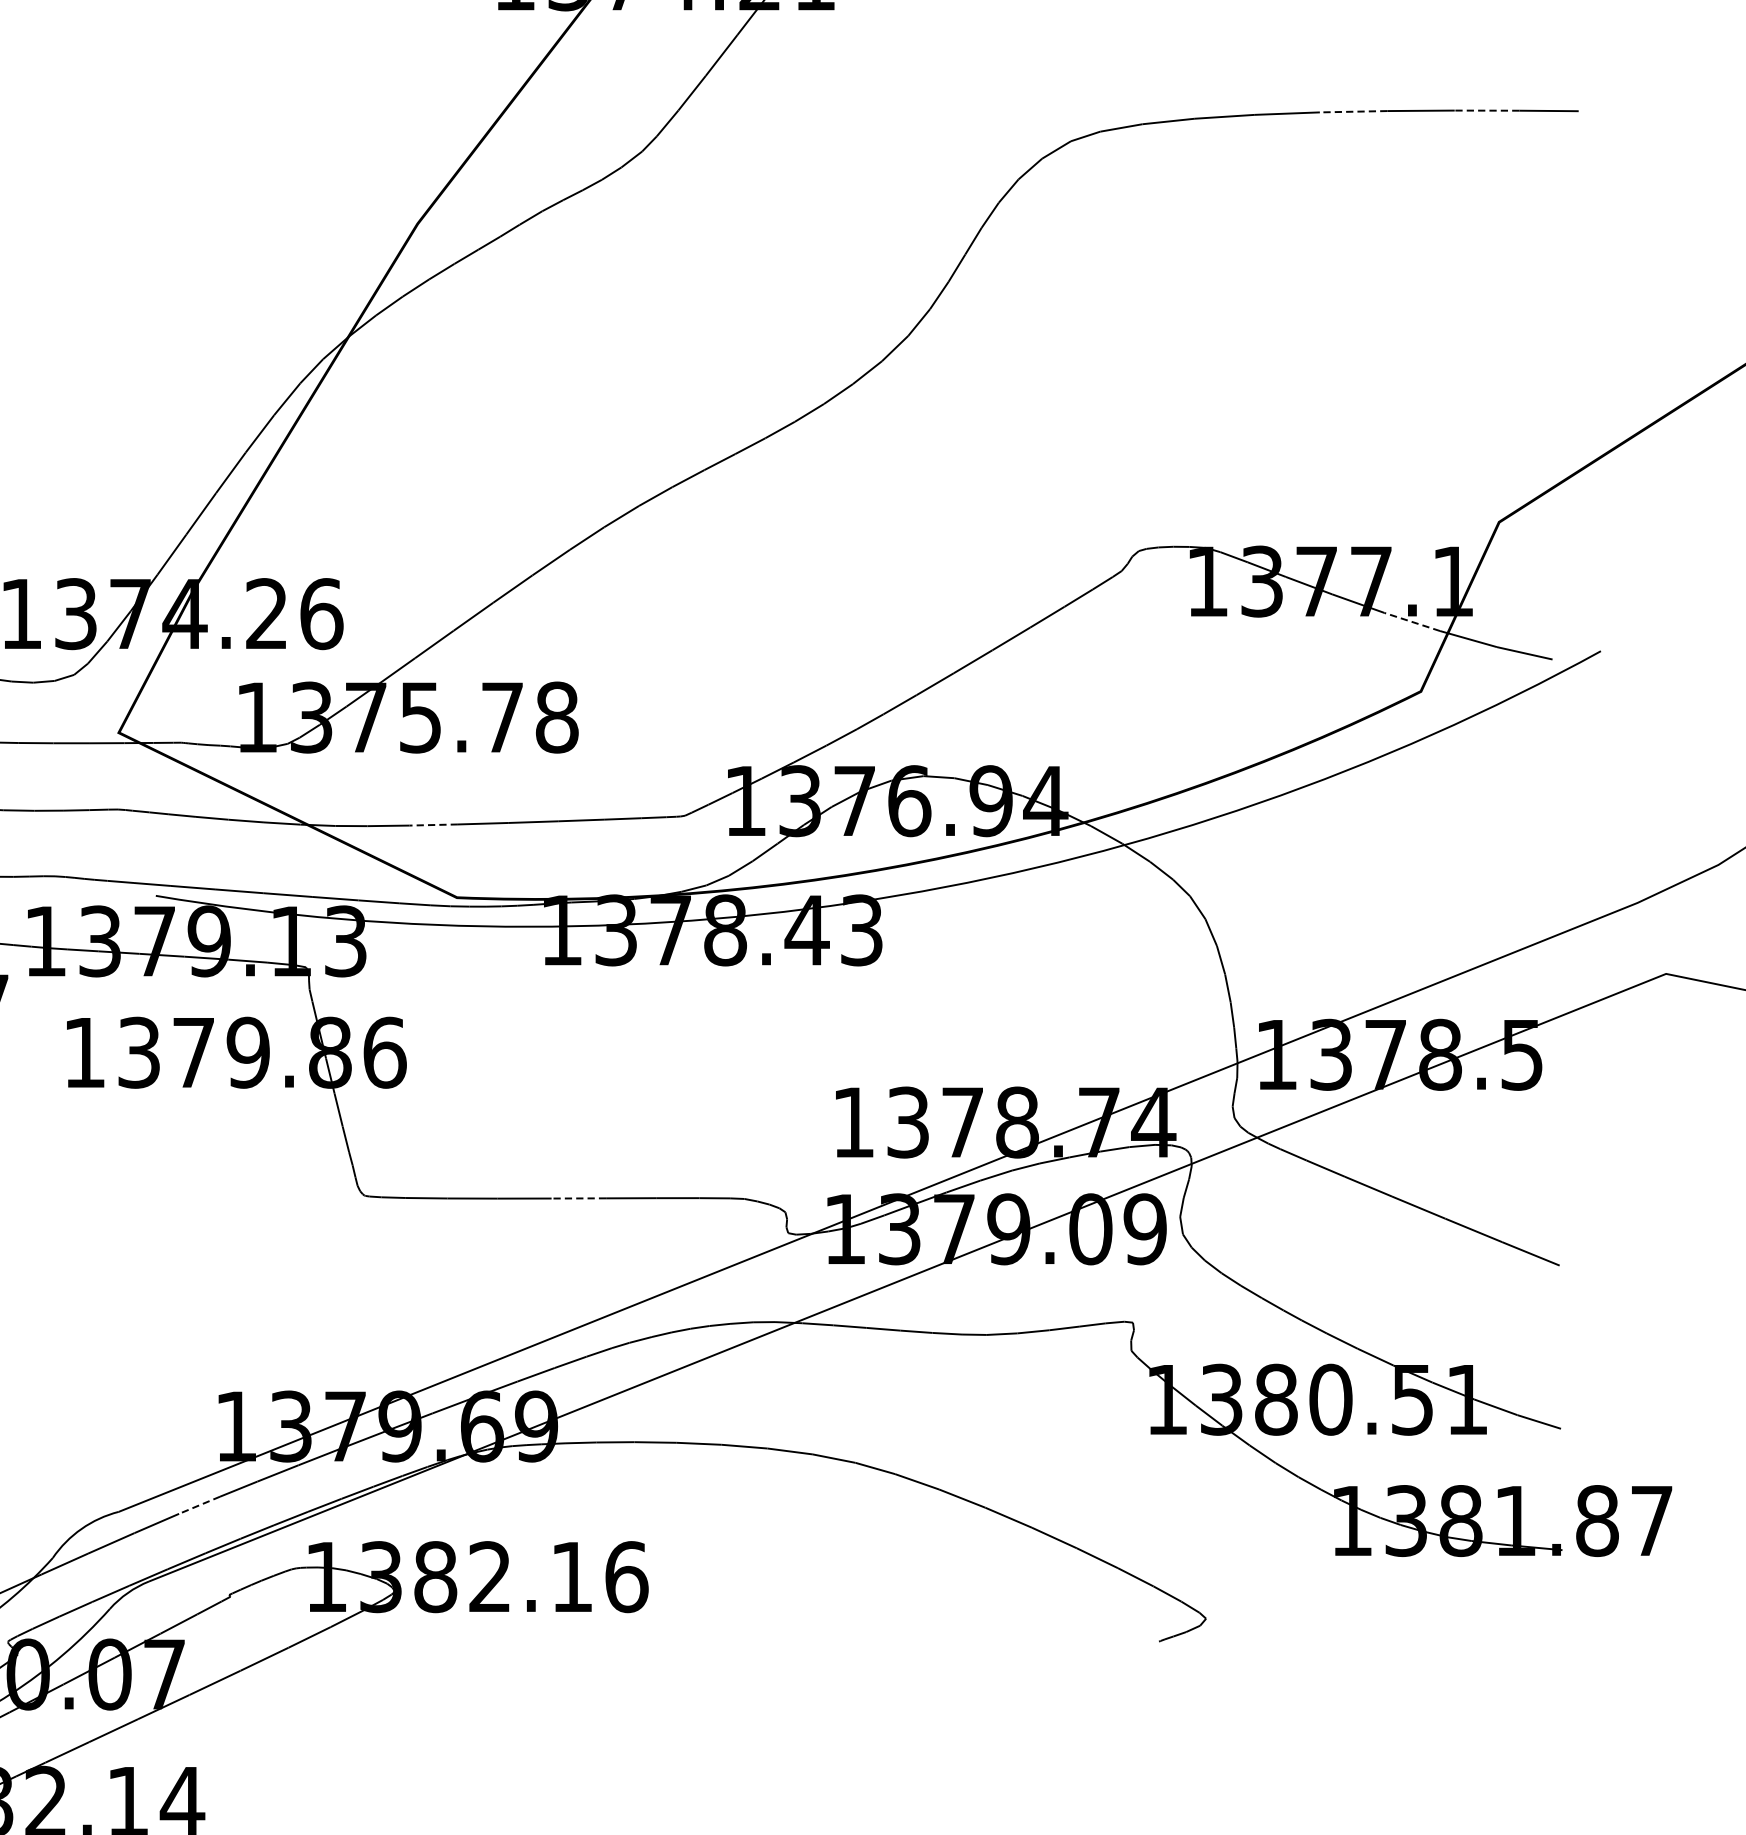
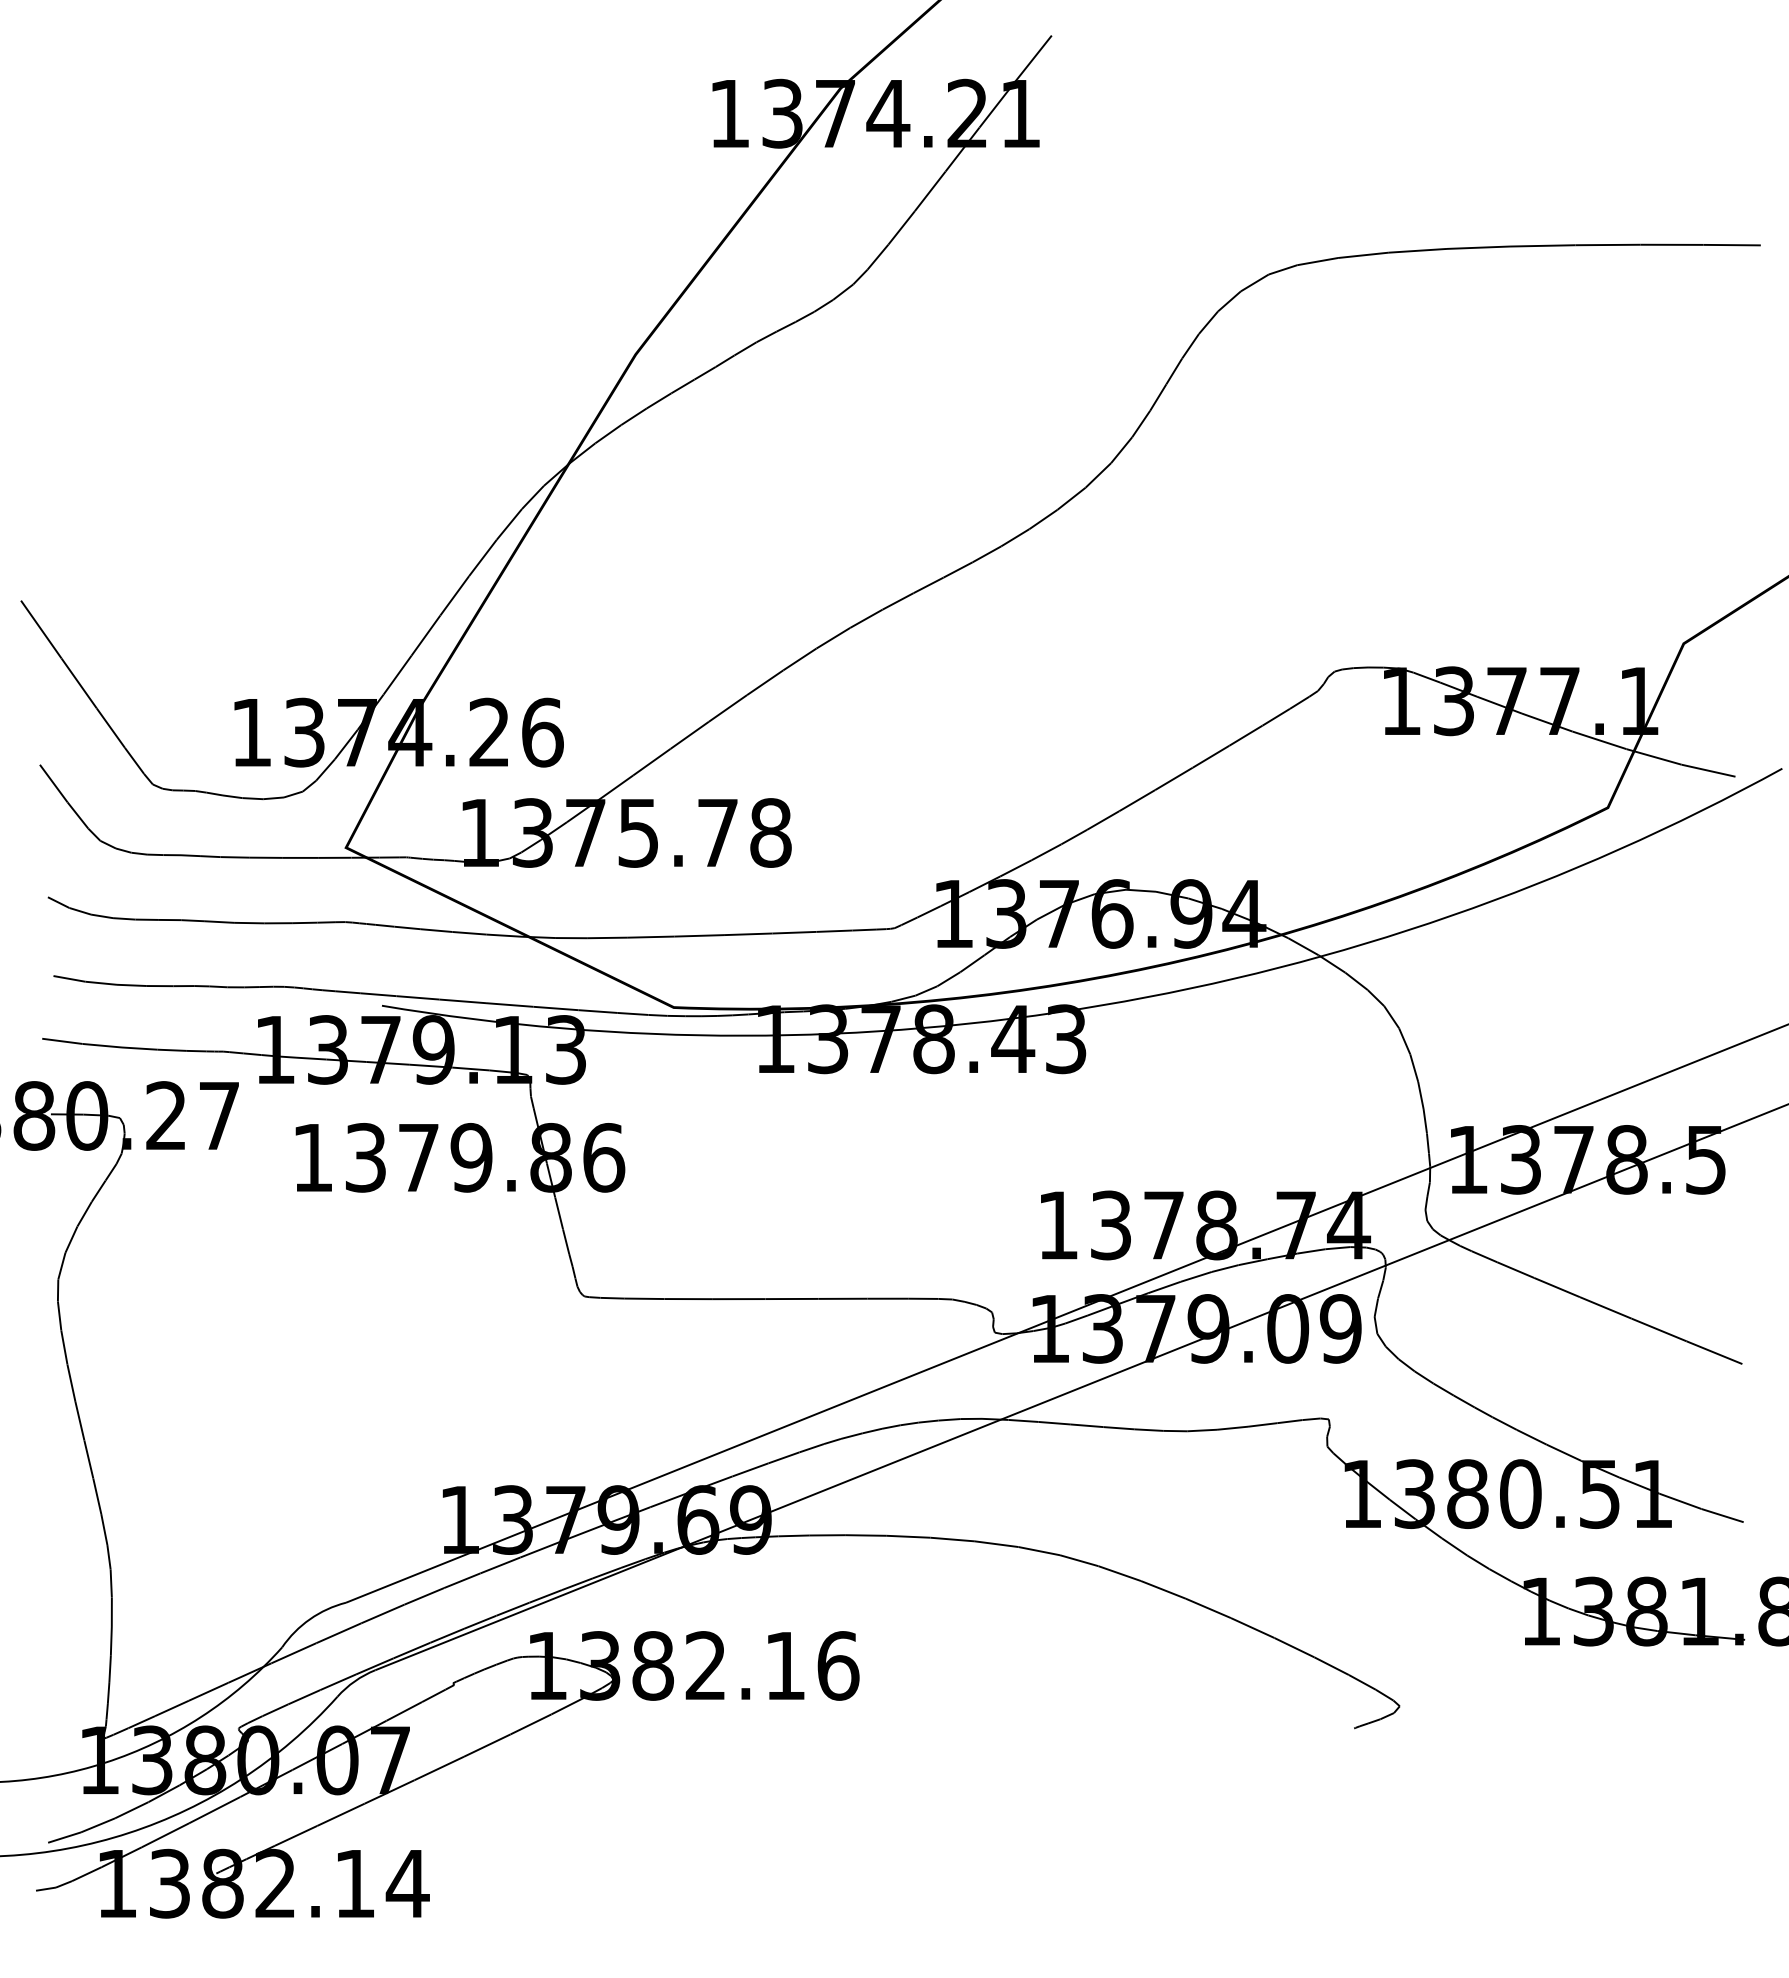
line: (1486, 110) -> (1671, 244), dashed -> solid
line: (1353, 111) -> (1542, 245), dashed -> solid
line: (1412, 622) -> (1599, 740), dashed -> solid
line: (432, 825) -> (650, 937), dashed -> solid
line: (578, 1198) -> (791, 1299), dashed -> solid
line: (198, 1505) -> (423, 1596), dashed -> solid

